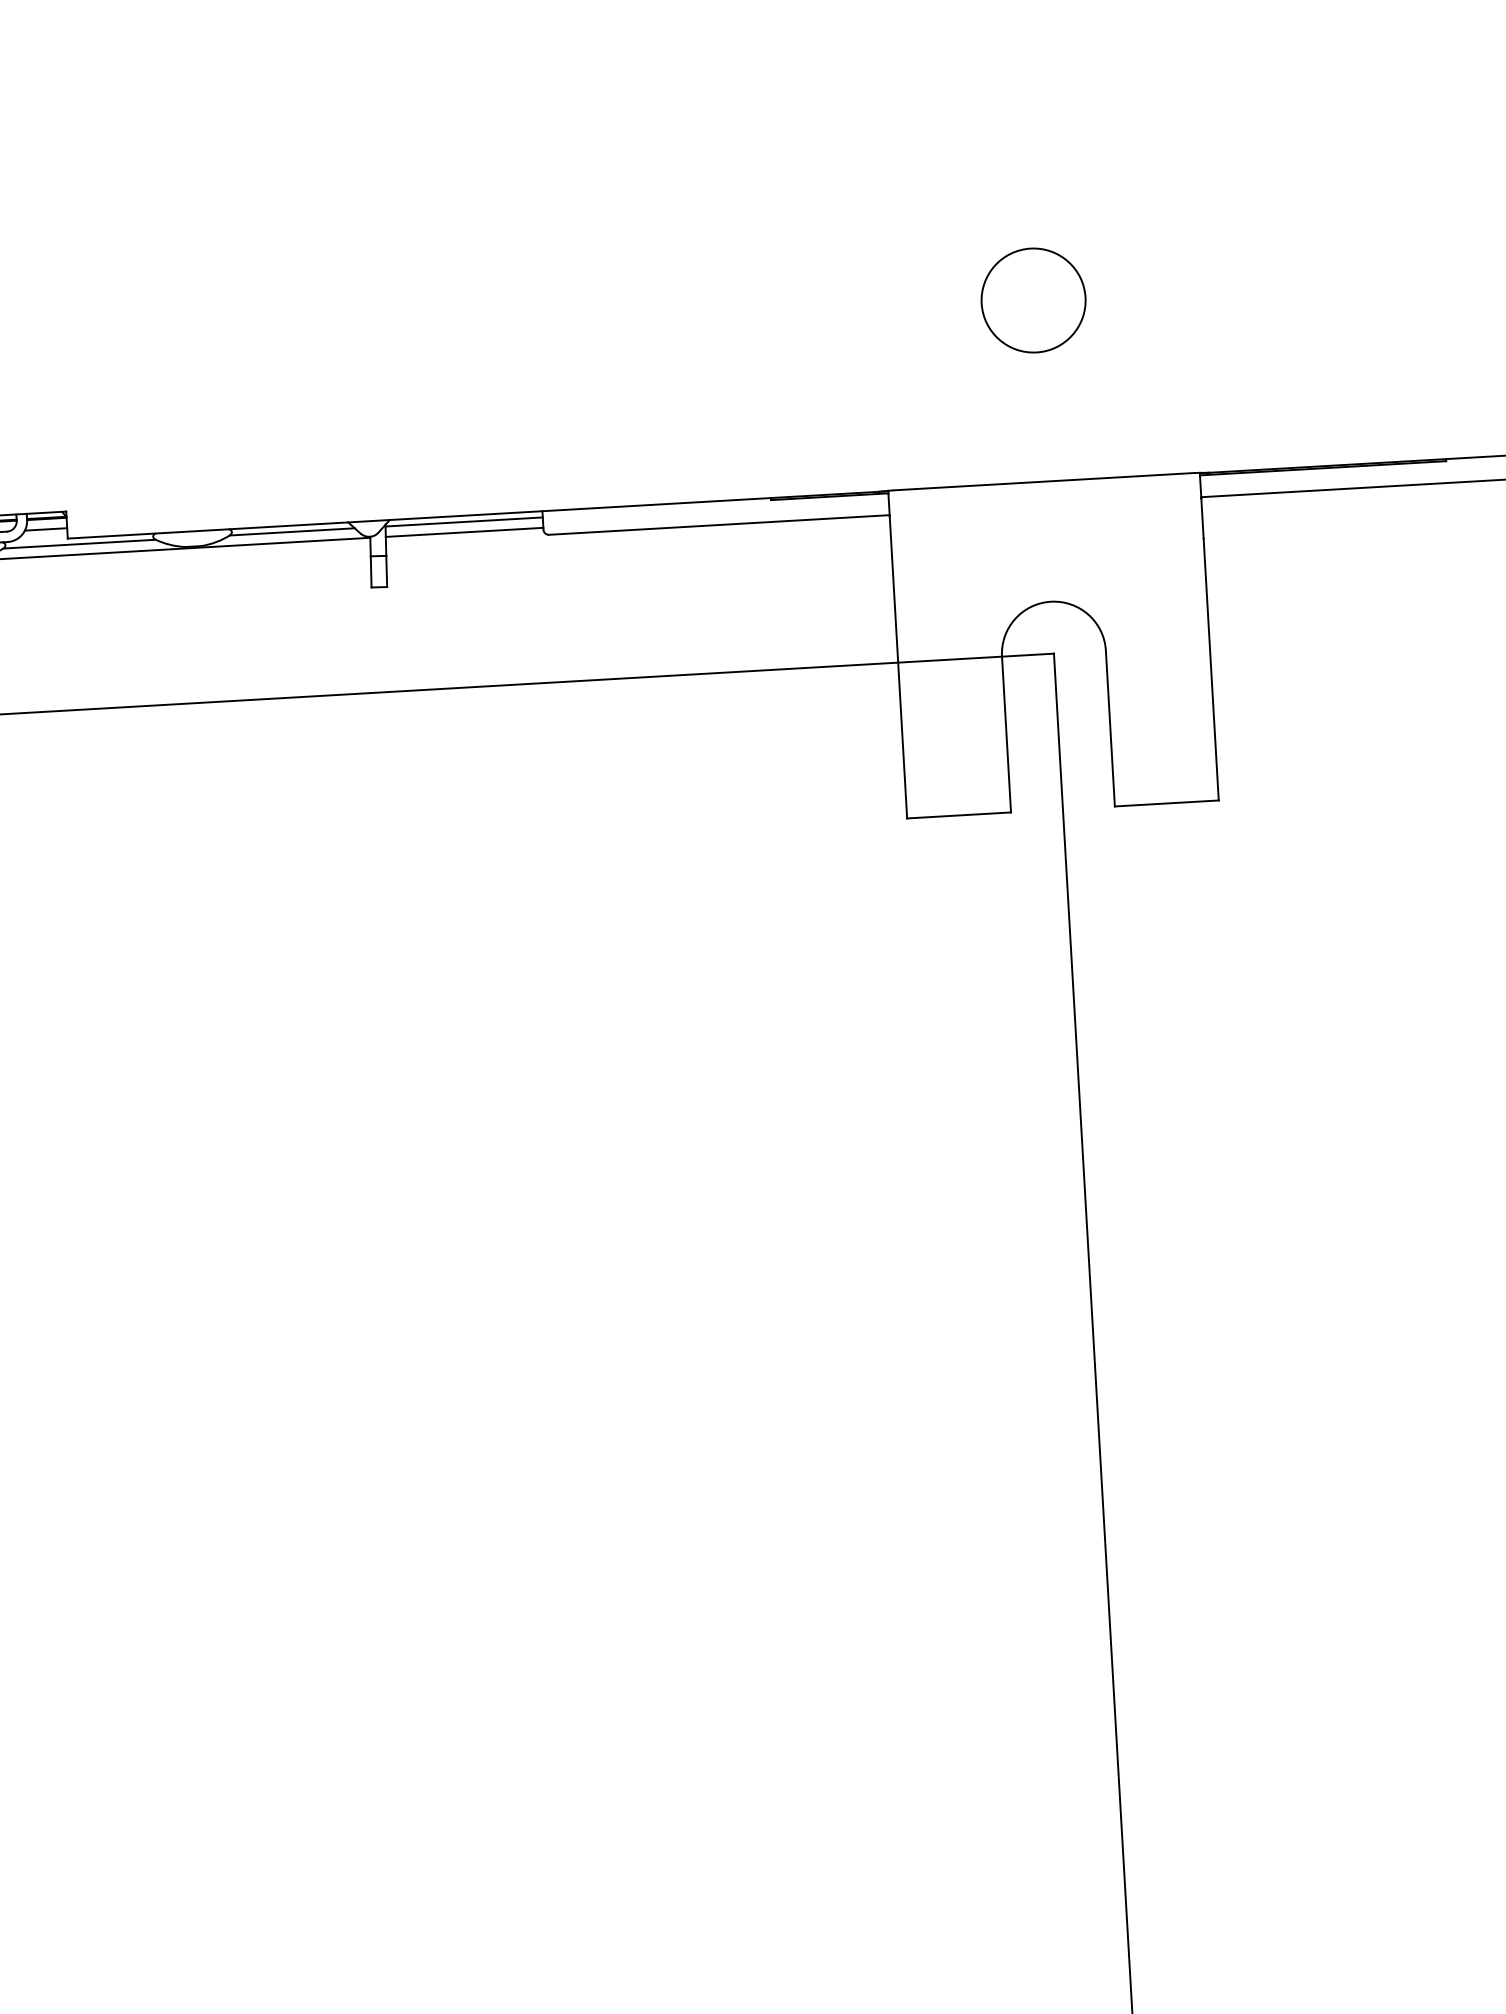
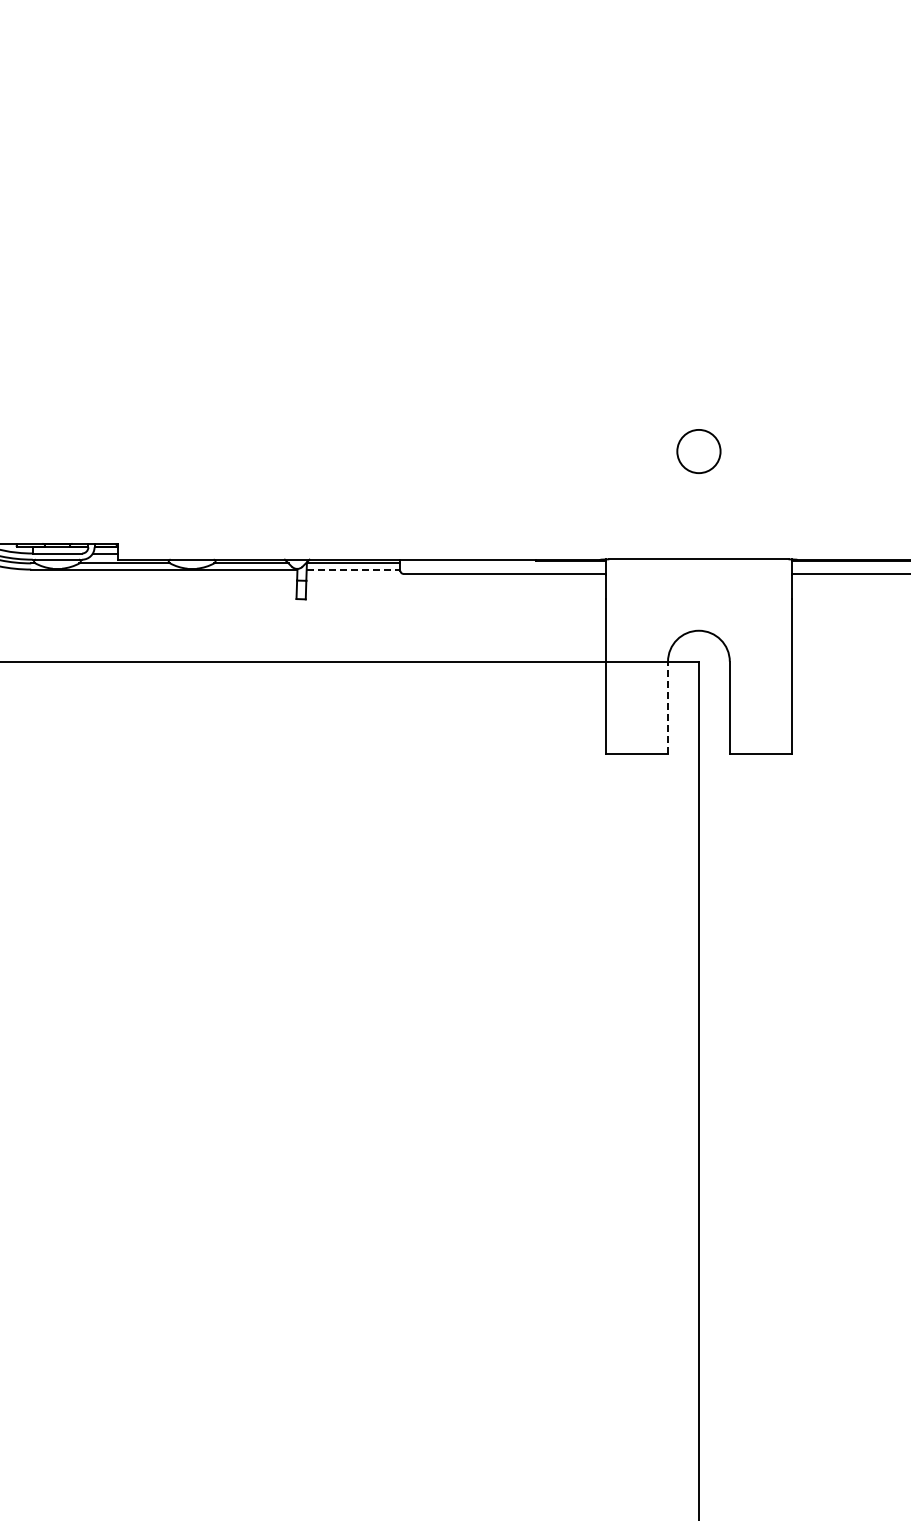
circle: (1032, 300) -> (698, 451), size x0.7
line: (464, 532) -> (353, 569), solid -> dashed
line: (1007, 733) -> (668, 707), solid -> dashed

